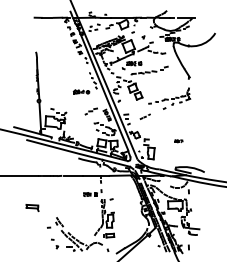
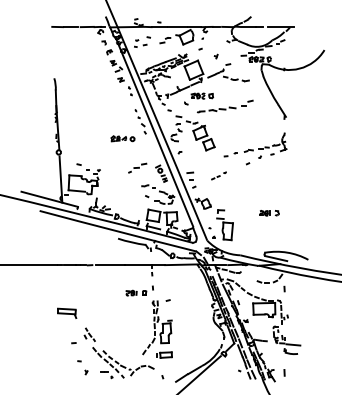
part: (178, 140) -> (268, 211), size x1.67
part: (32, 208) -> (67, 314), moved

